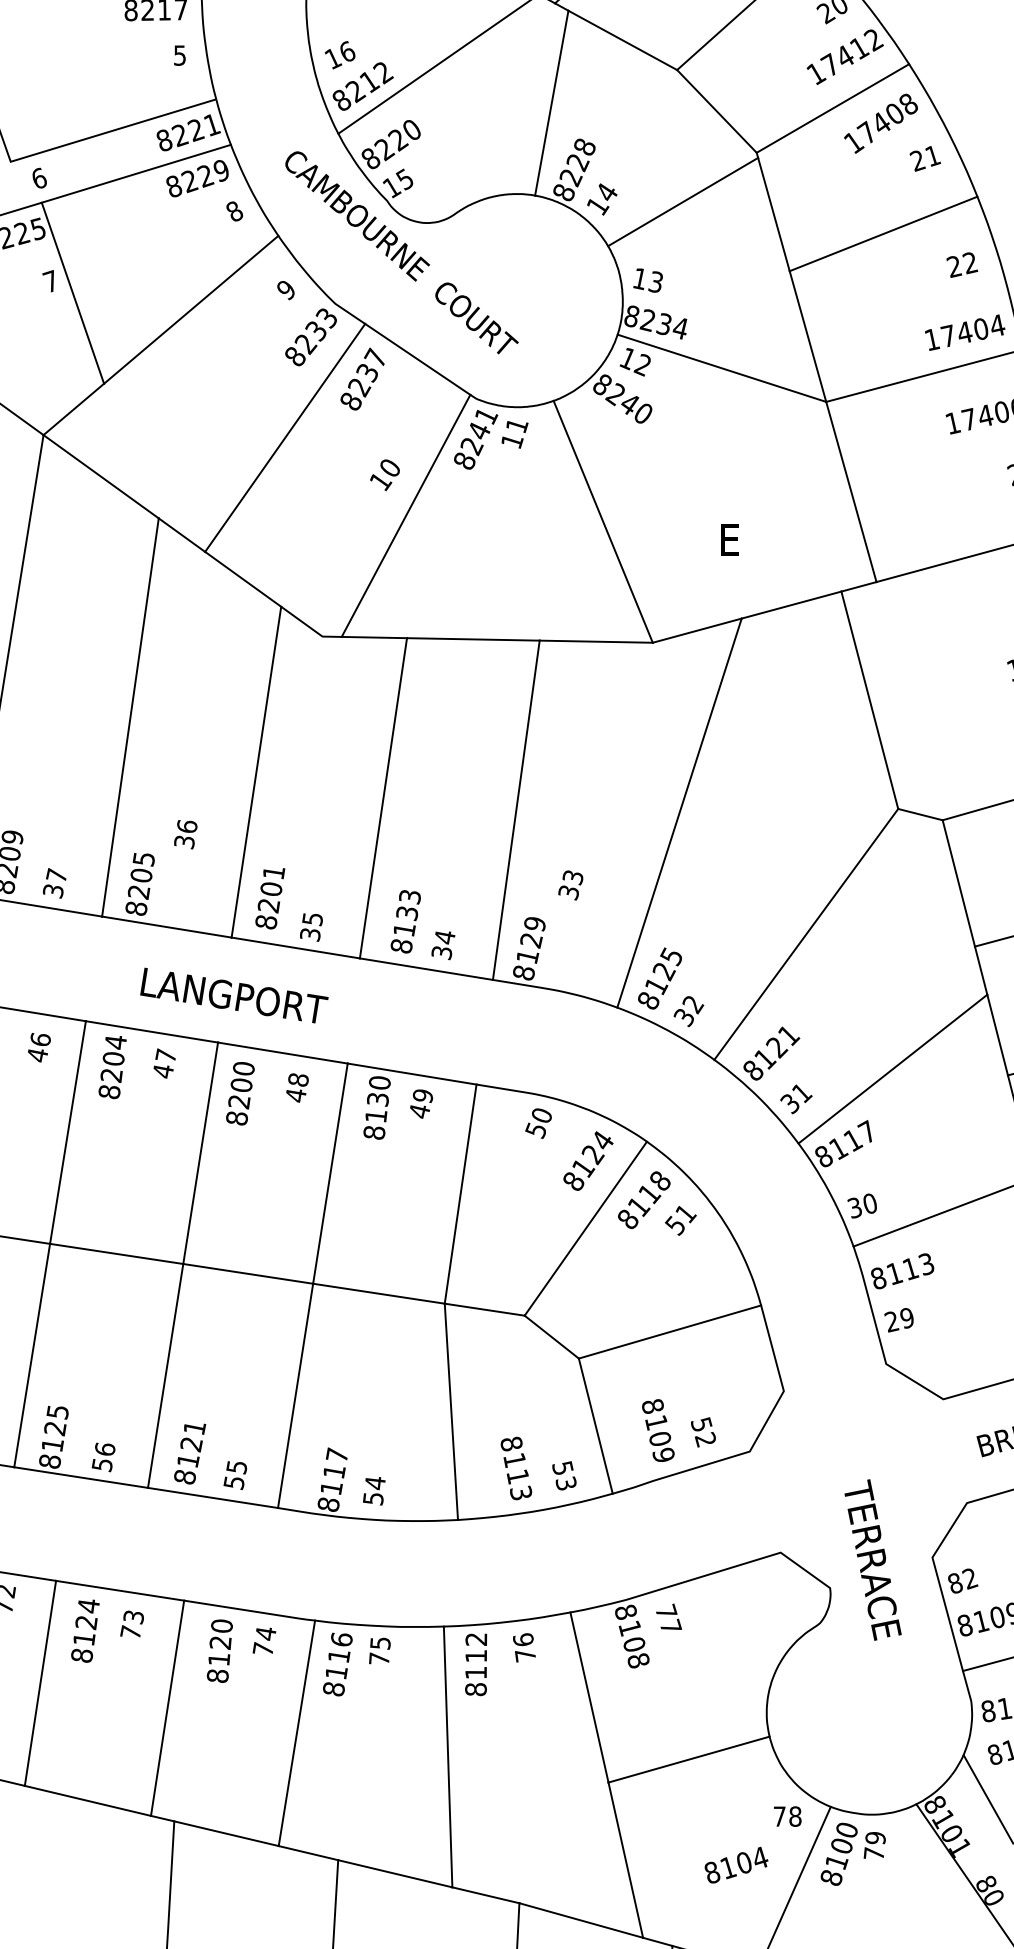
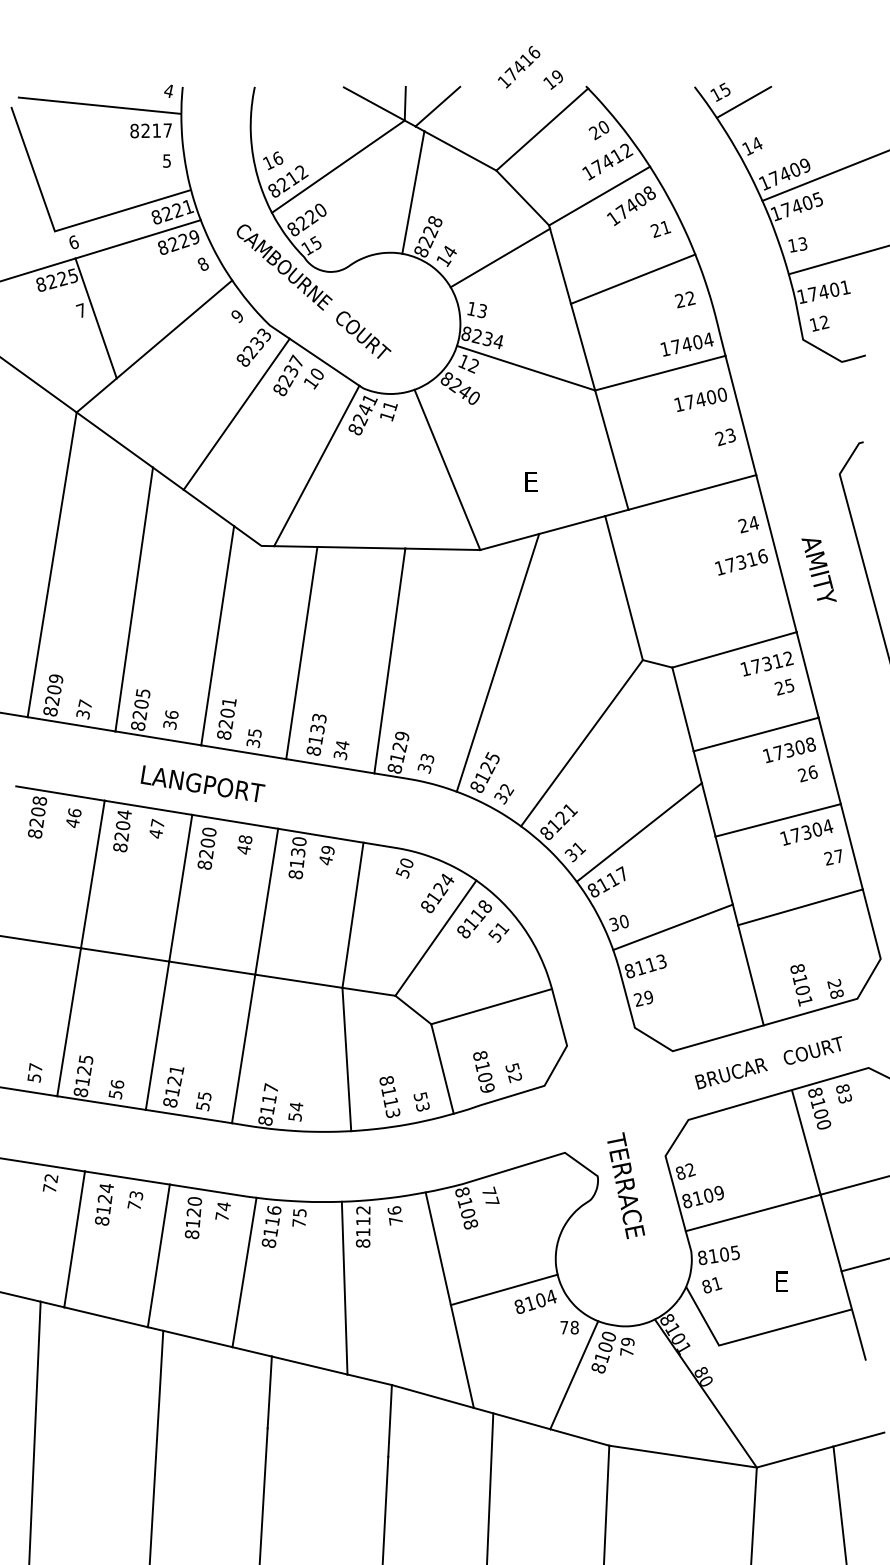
text: (384, 474) -> (313, 378), moved
text: (185, 833) -> (170, 719), moved
text: (570, 885) -> (425, 763), moved
text: (872, 1559) -> (625, 1185), moved
text: (736, 1864) -> (535, 1301), moved

